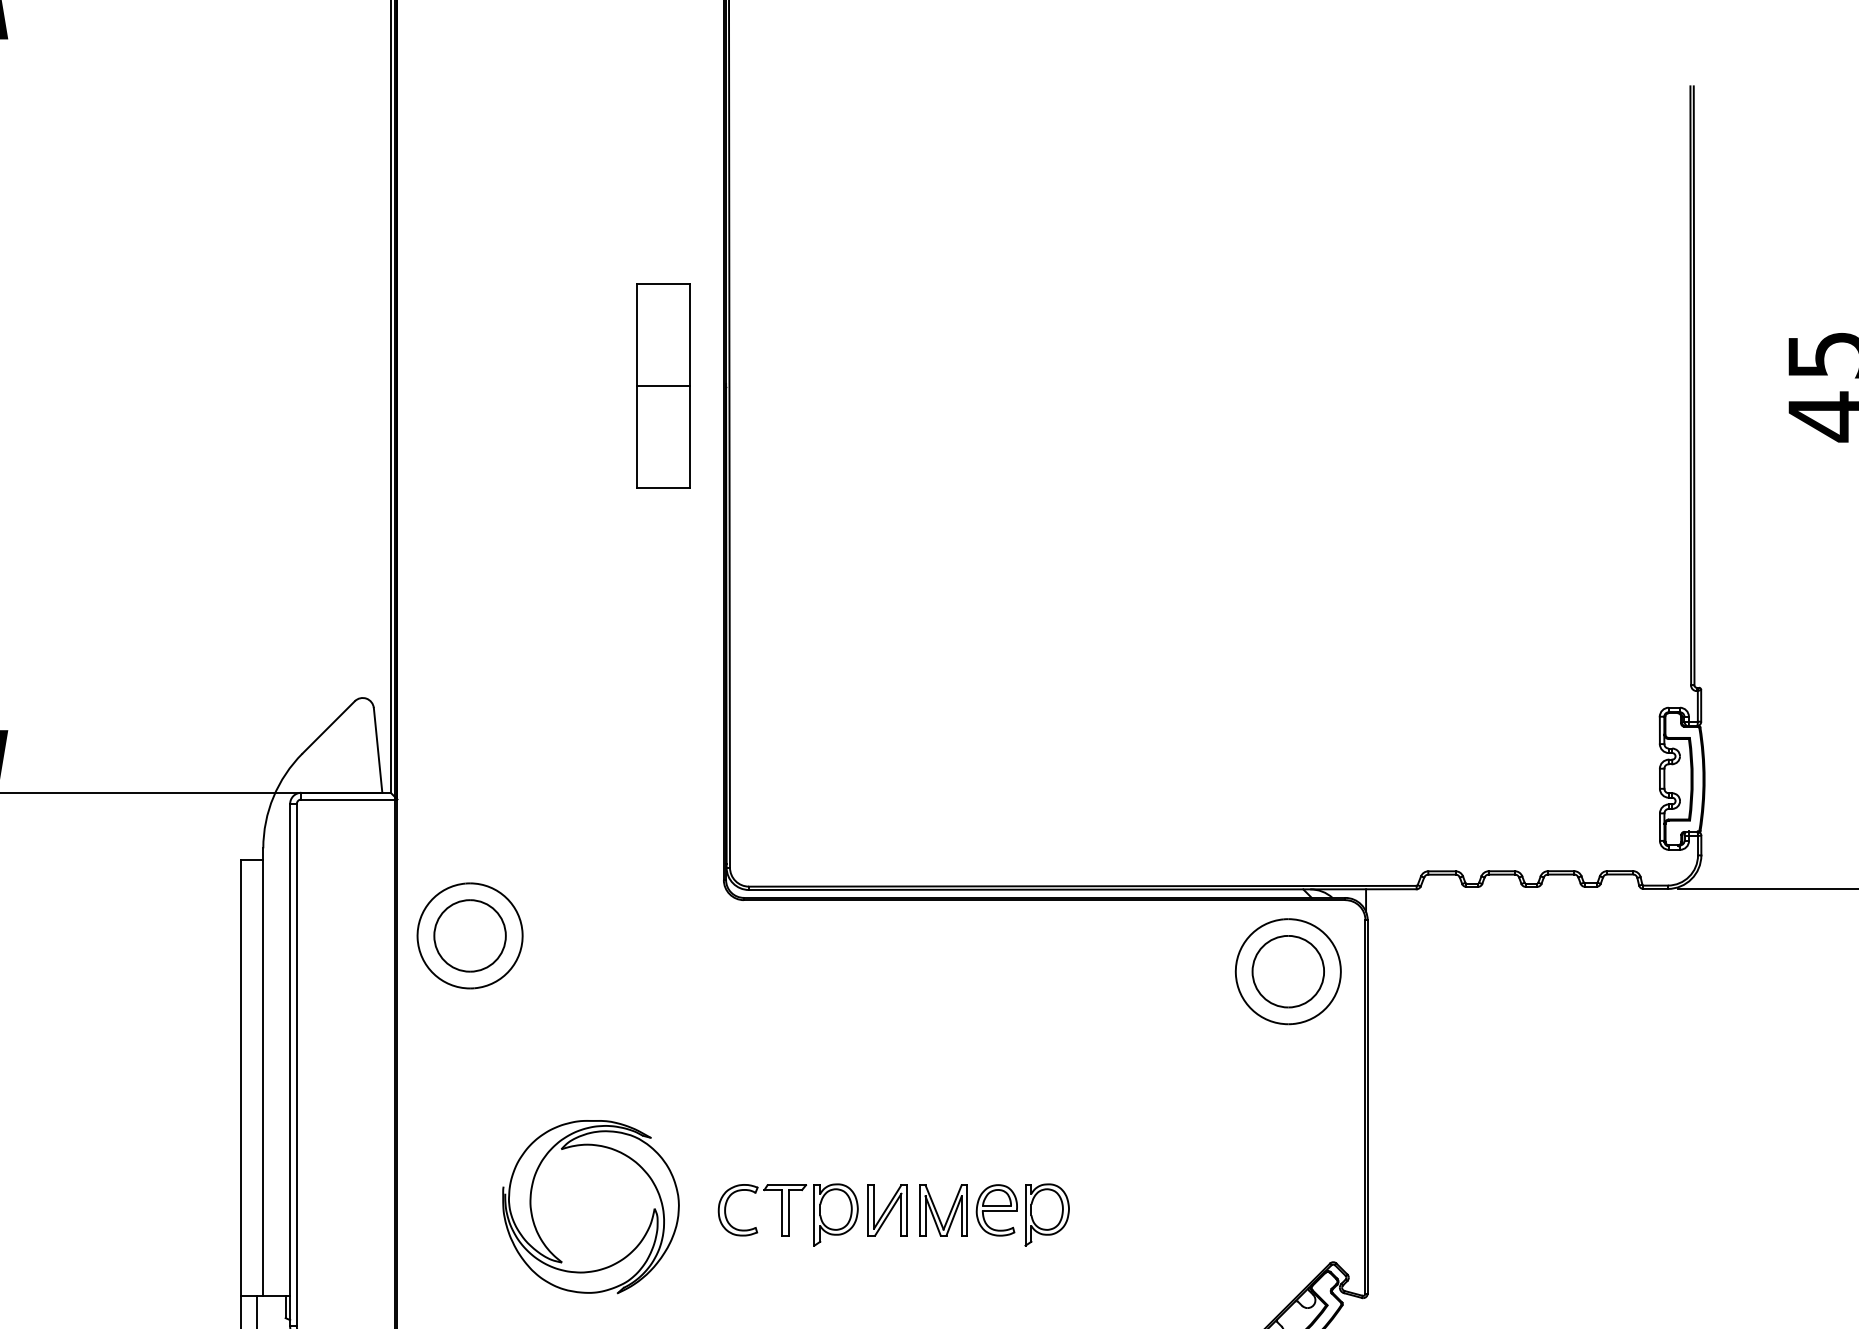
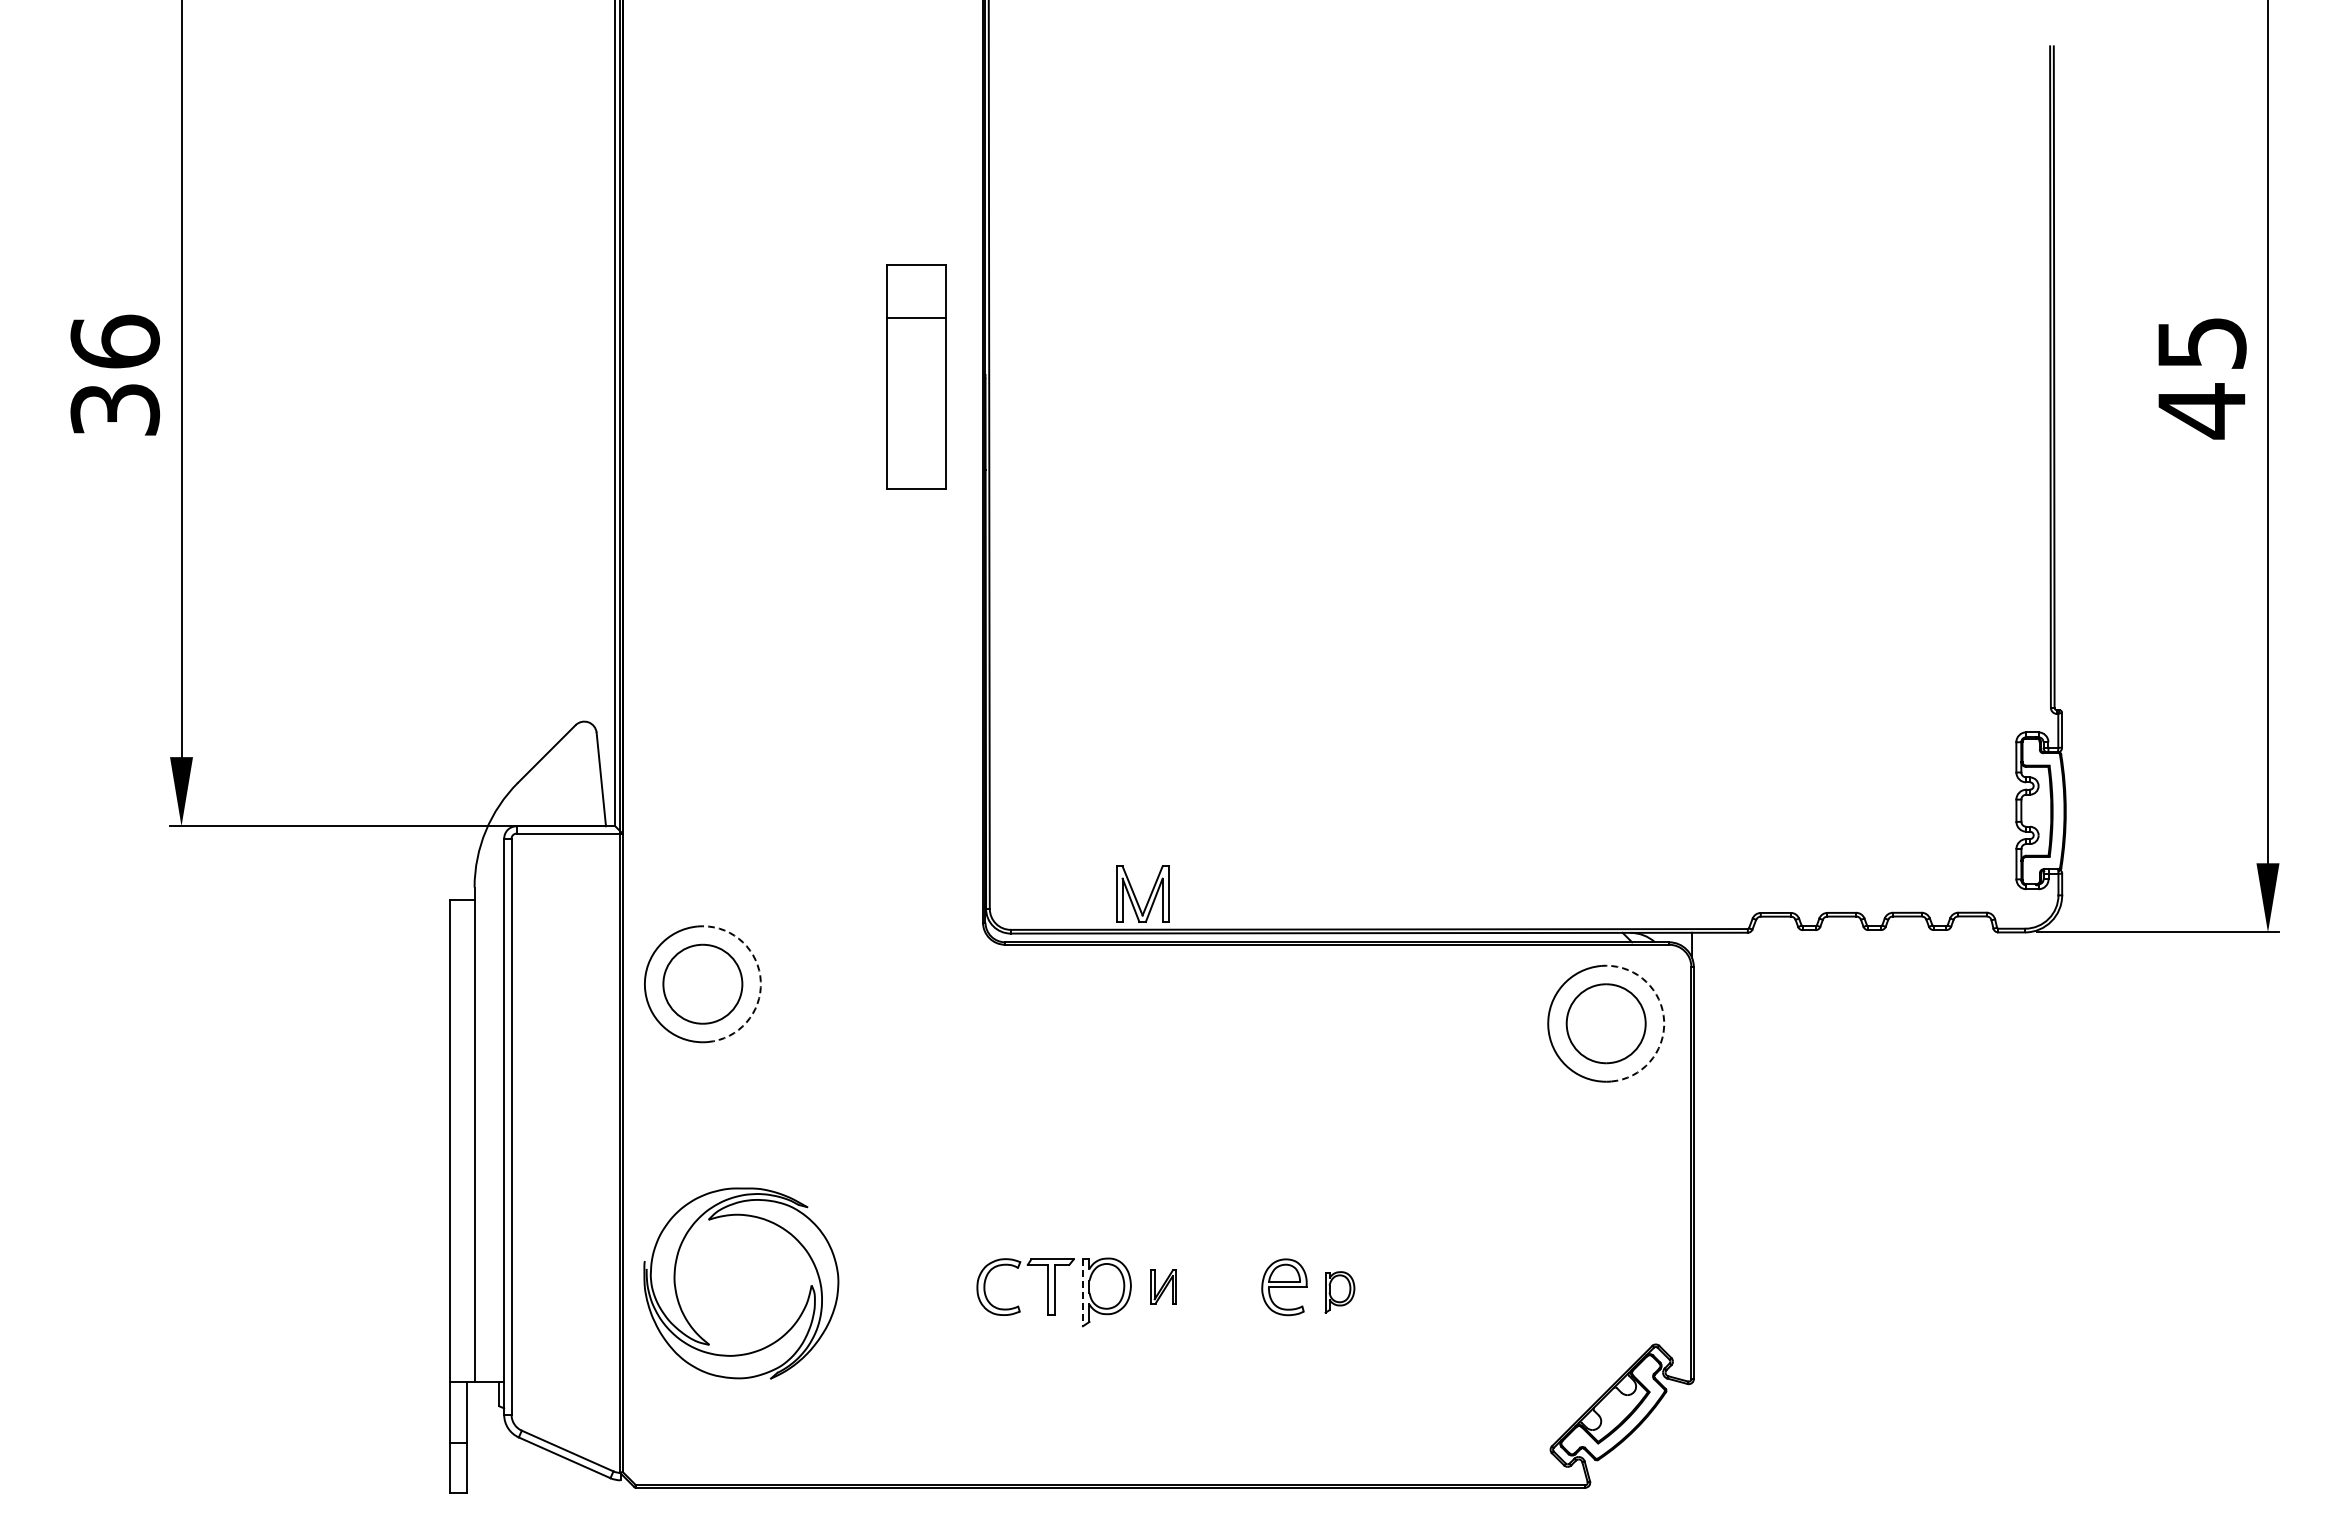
line: (663, 386) -> (916, 318), moved
arc: (522, 933) -> (760, 981), solid -> dashed
arc: (1341, 969) -> (1664, 1021), solid -> dashed
part: (887, 1209) -> (1163, 1286), size x0.6
part: (937, 1210) -> (1135, 894), moved
part: (1046, 1215) -> (1339, 1292), size x0.6
line: (814, 1216) -> (1083, 1293), solid -> dashed
part: (538, 1232) -> (683, 1311), moved

